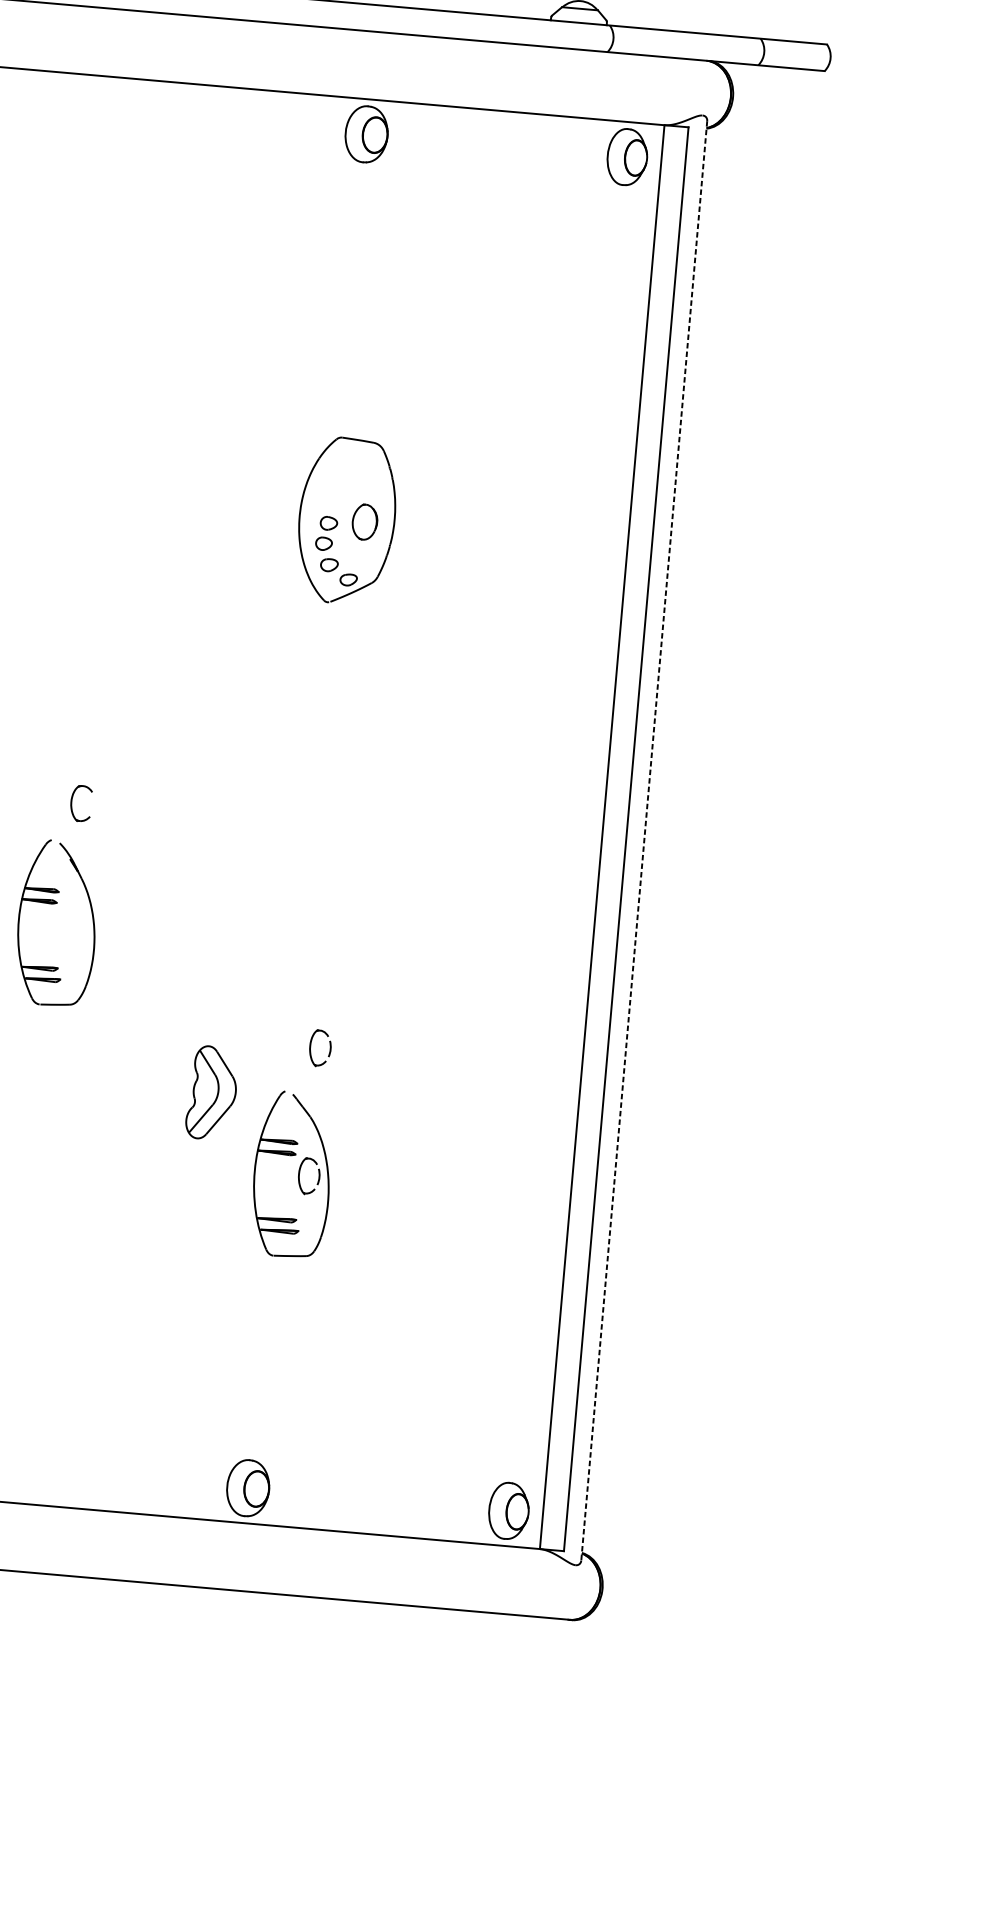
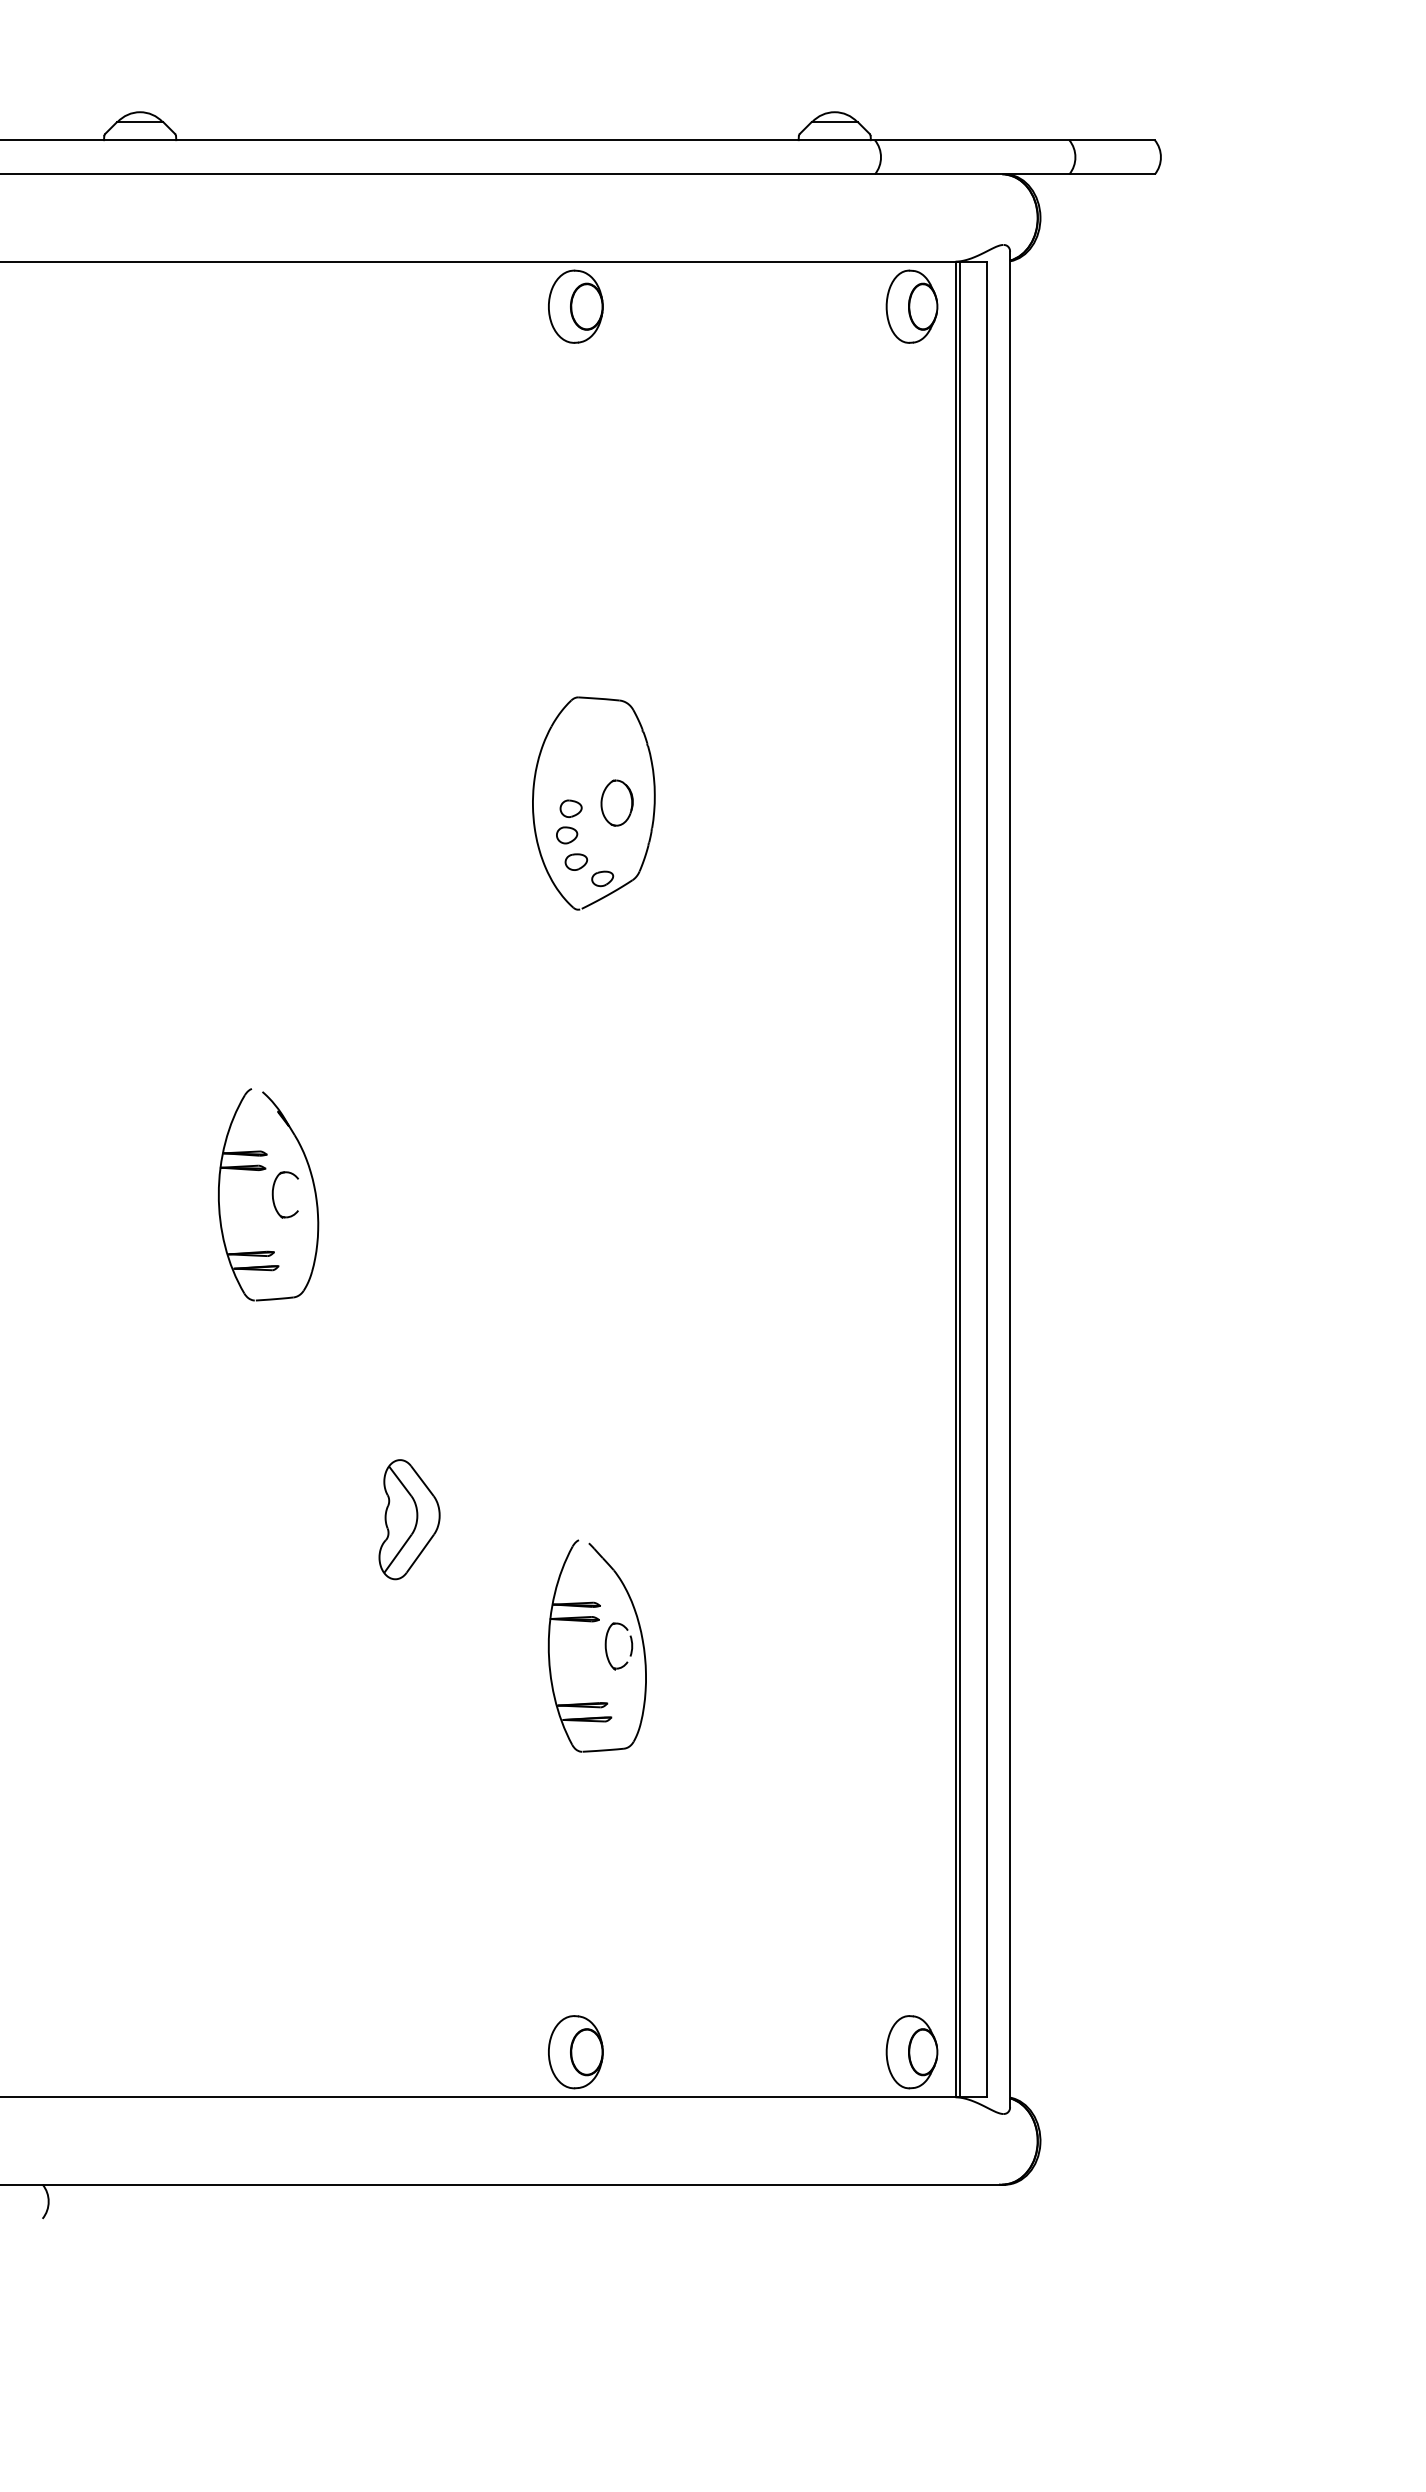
line: (605, 837) -> (960, 1179), added
line: (644, 840) -> (1010, 1179), dashed -> solid
part: (55, 904) -> (263, 1170), moved
part: (310, 1047) -> (606, 1481), removed
part: (212, 1092) -> (409, 1519), moved

